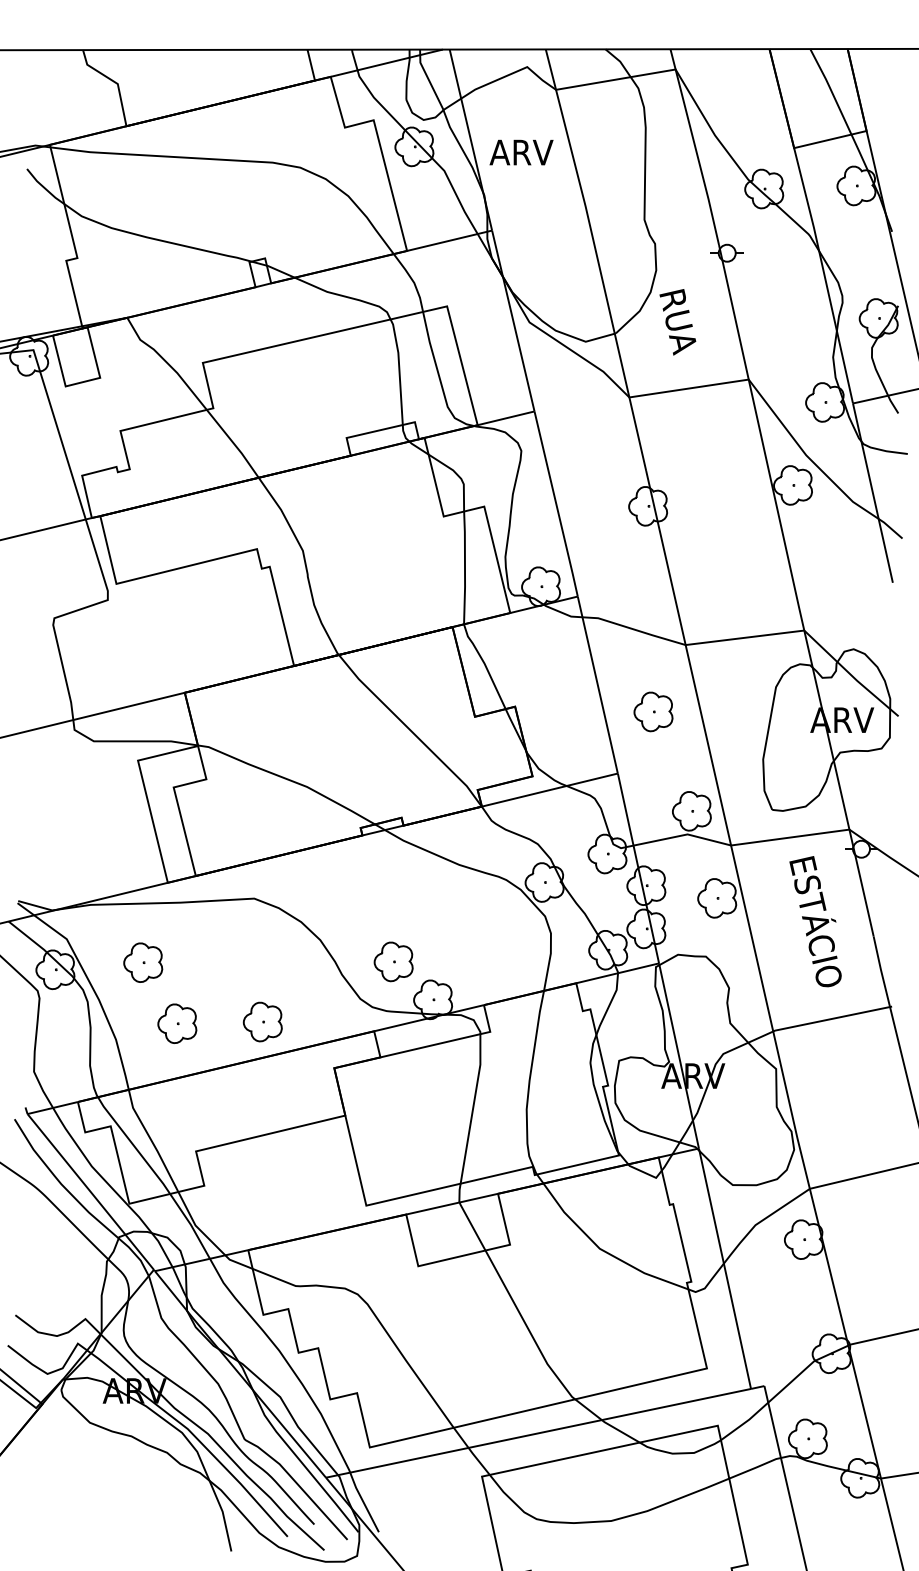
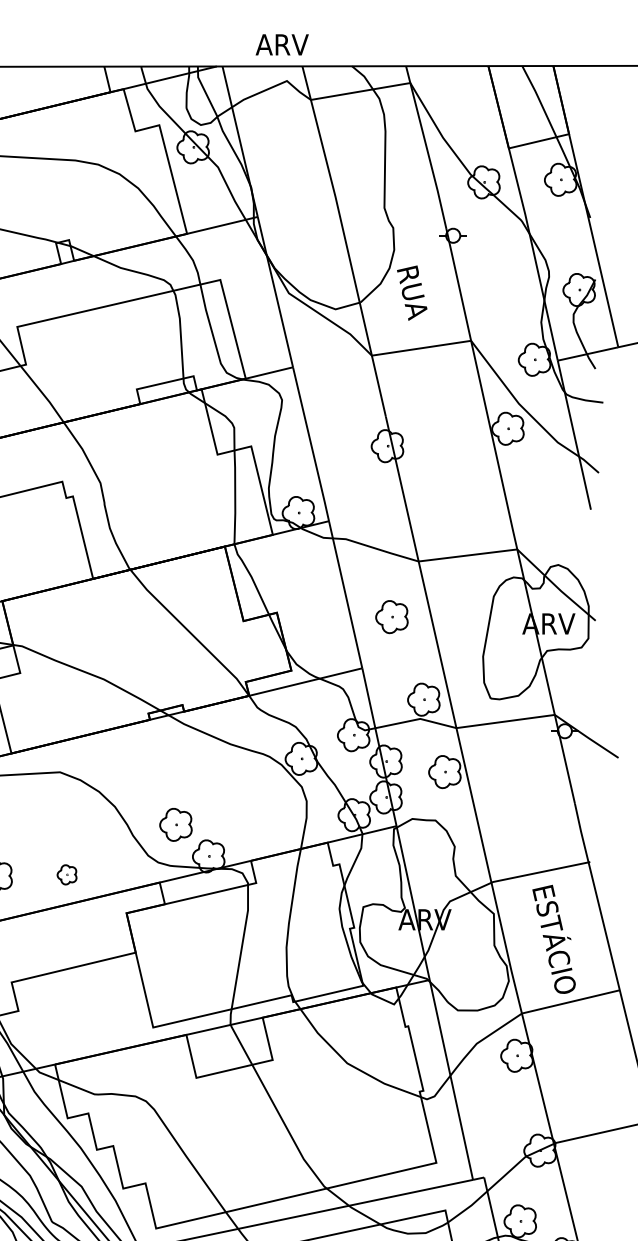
text: (521, 152) -> (282, 44), moved
text: (815, 921) -> (554, 939), moved
part: (262, 1021) -> (66, 874), size x0.6

